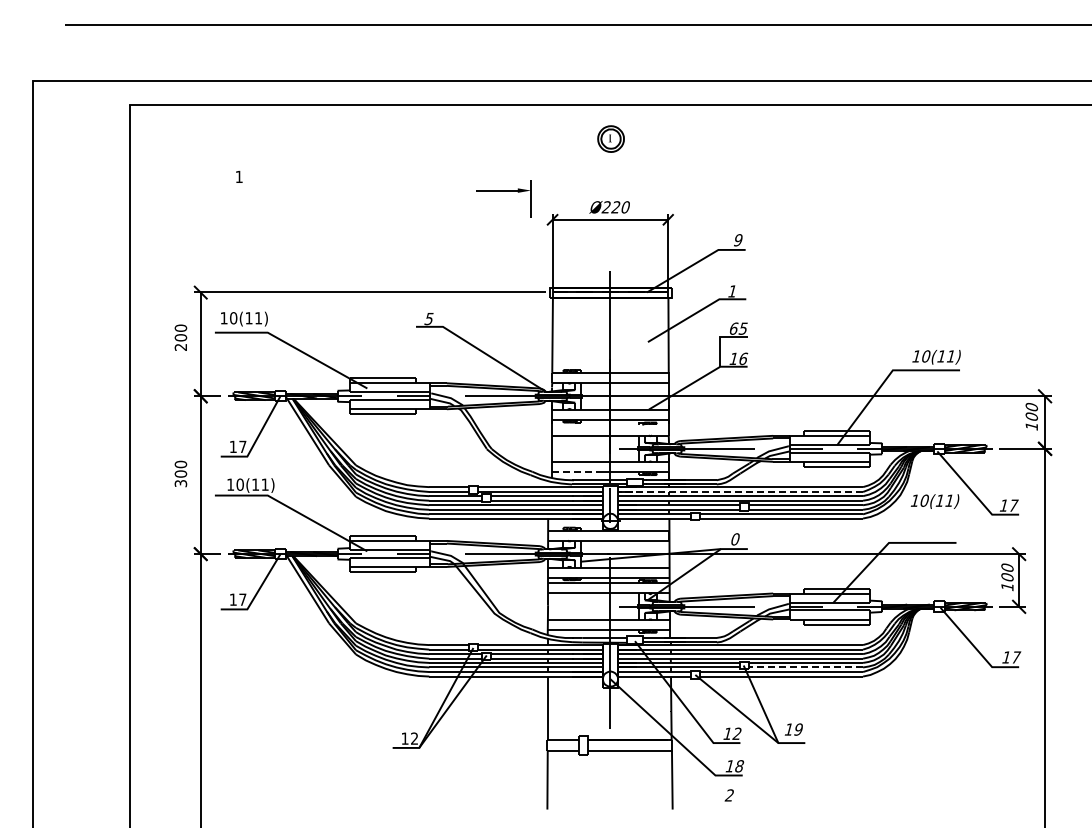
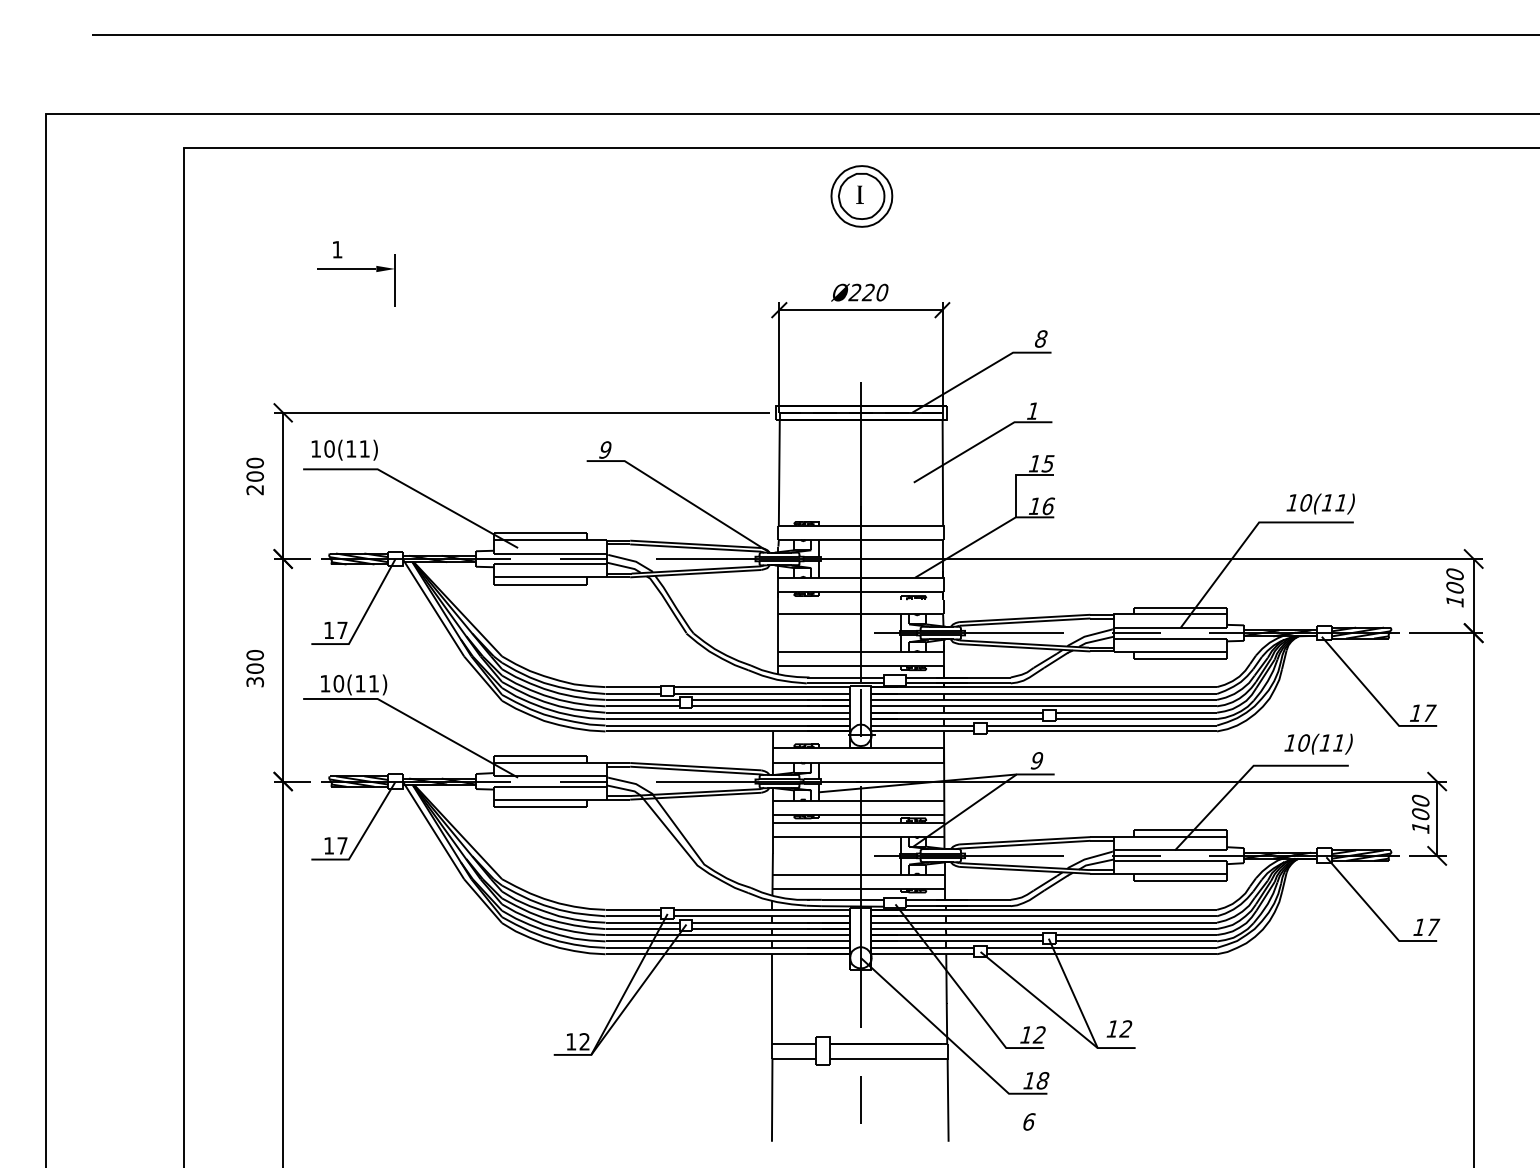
part: (610, 138) -> (860, 195), size x1.67
part: (503, 191) -> (356, 270), moved
text: (738, 240) -> (1041, 339), 9 -> 8
text: (428, 318) -> (604, 449), 5 -> 9
text: (733, 328) -> (1034, 463), 65 -> 15
line: (575, 472) -> (811, 666), dashed -> solid
line: (729, 491) -> (1028, 693), dashed -> solid
text: (934, 501) -> (1317, 744), moved
text: (734, 539) -> (1035, 760), 0 -> 9
line: (805, 667) -> (1135, 941), dashed -> solid
text: (797, 729) -> (1124, 1028), 19 -> 12
line: (609, 779) -> (859, 1099), added
text: (729, 795) -> (1028, 1121), 2 -> 6

